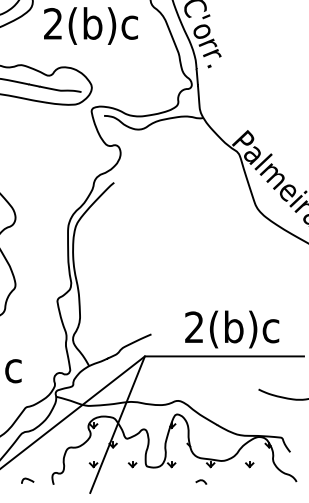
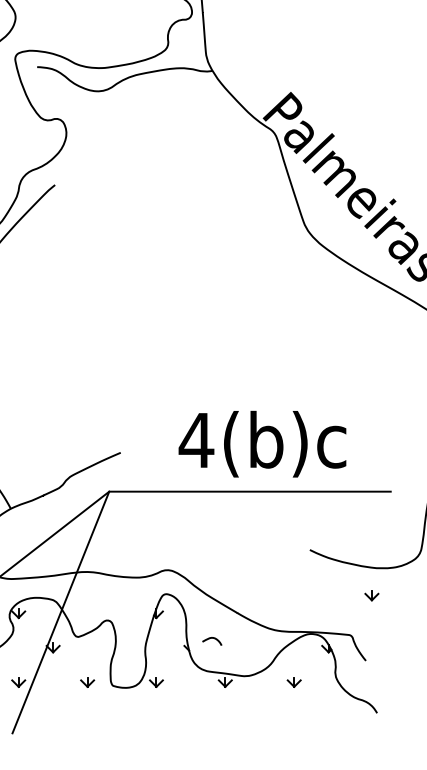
text: (194, 326) -> (196, 438), 2(b)c -> 4(b)c
part: (293, 415) -> (371, 595), added
curve: (201, 481) -> (212, 640), moved

